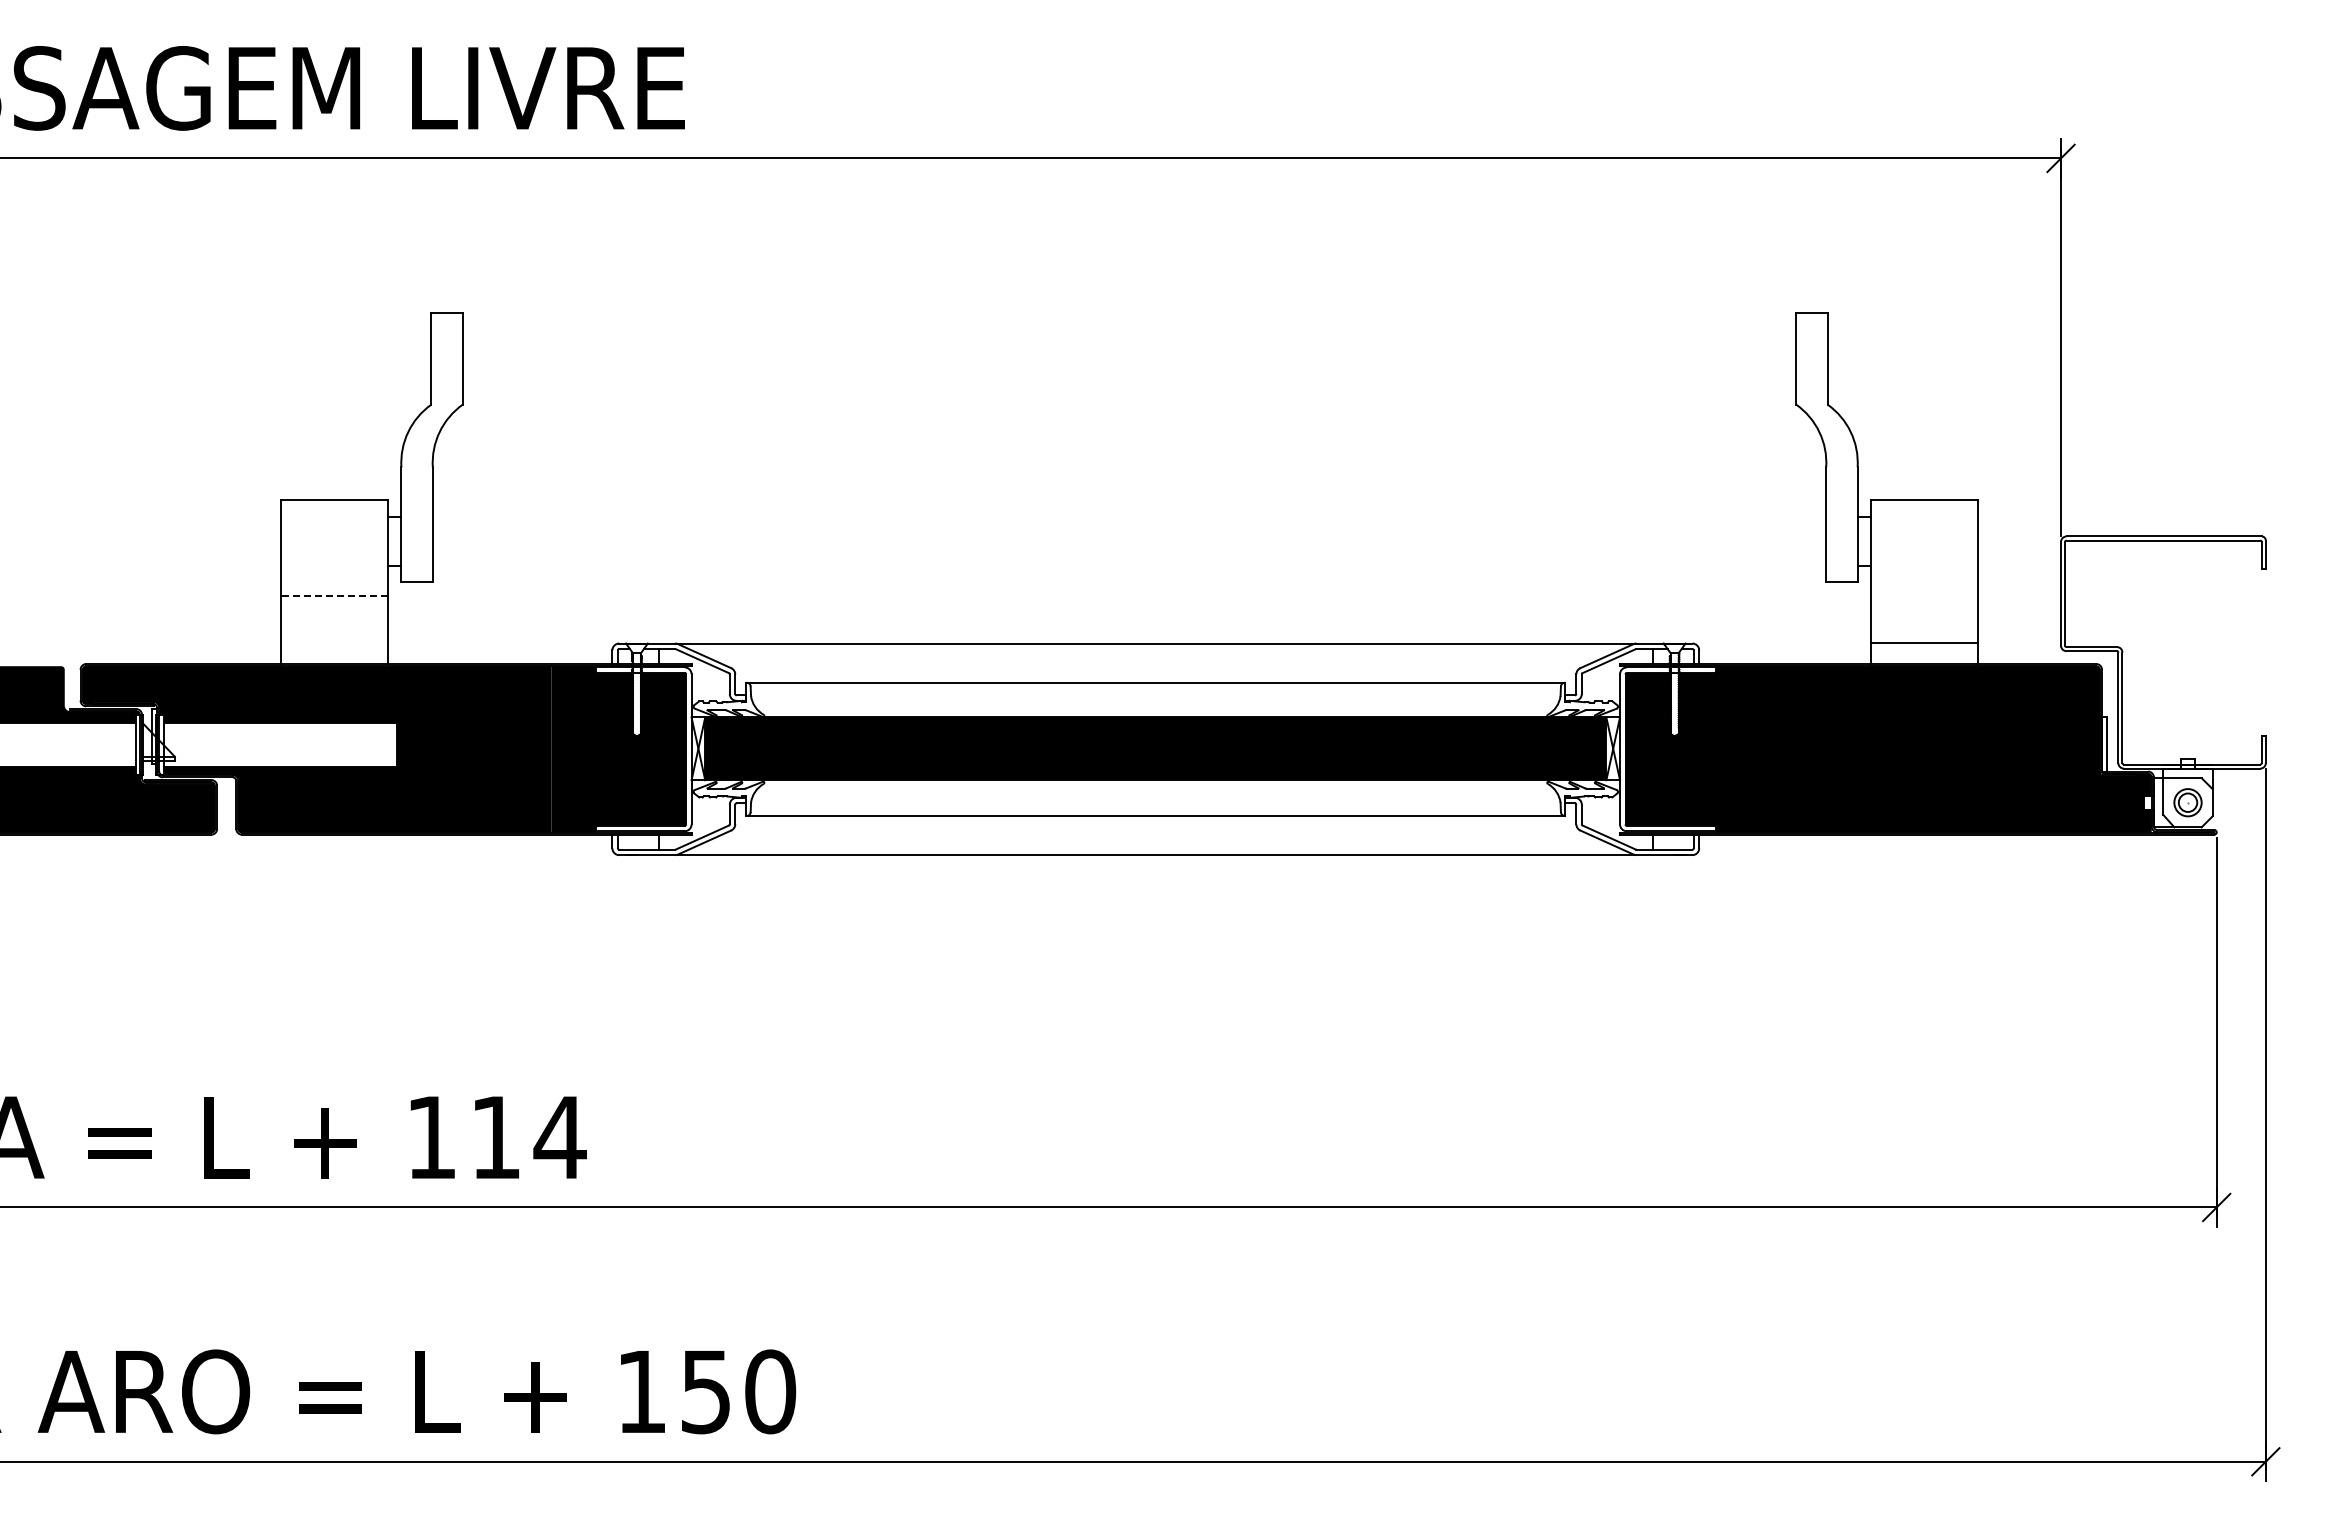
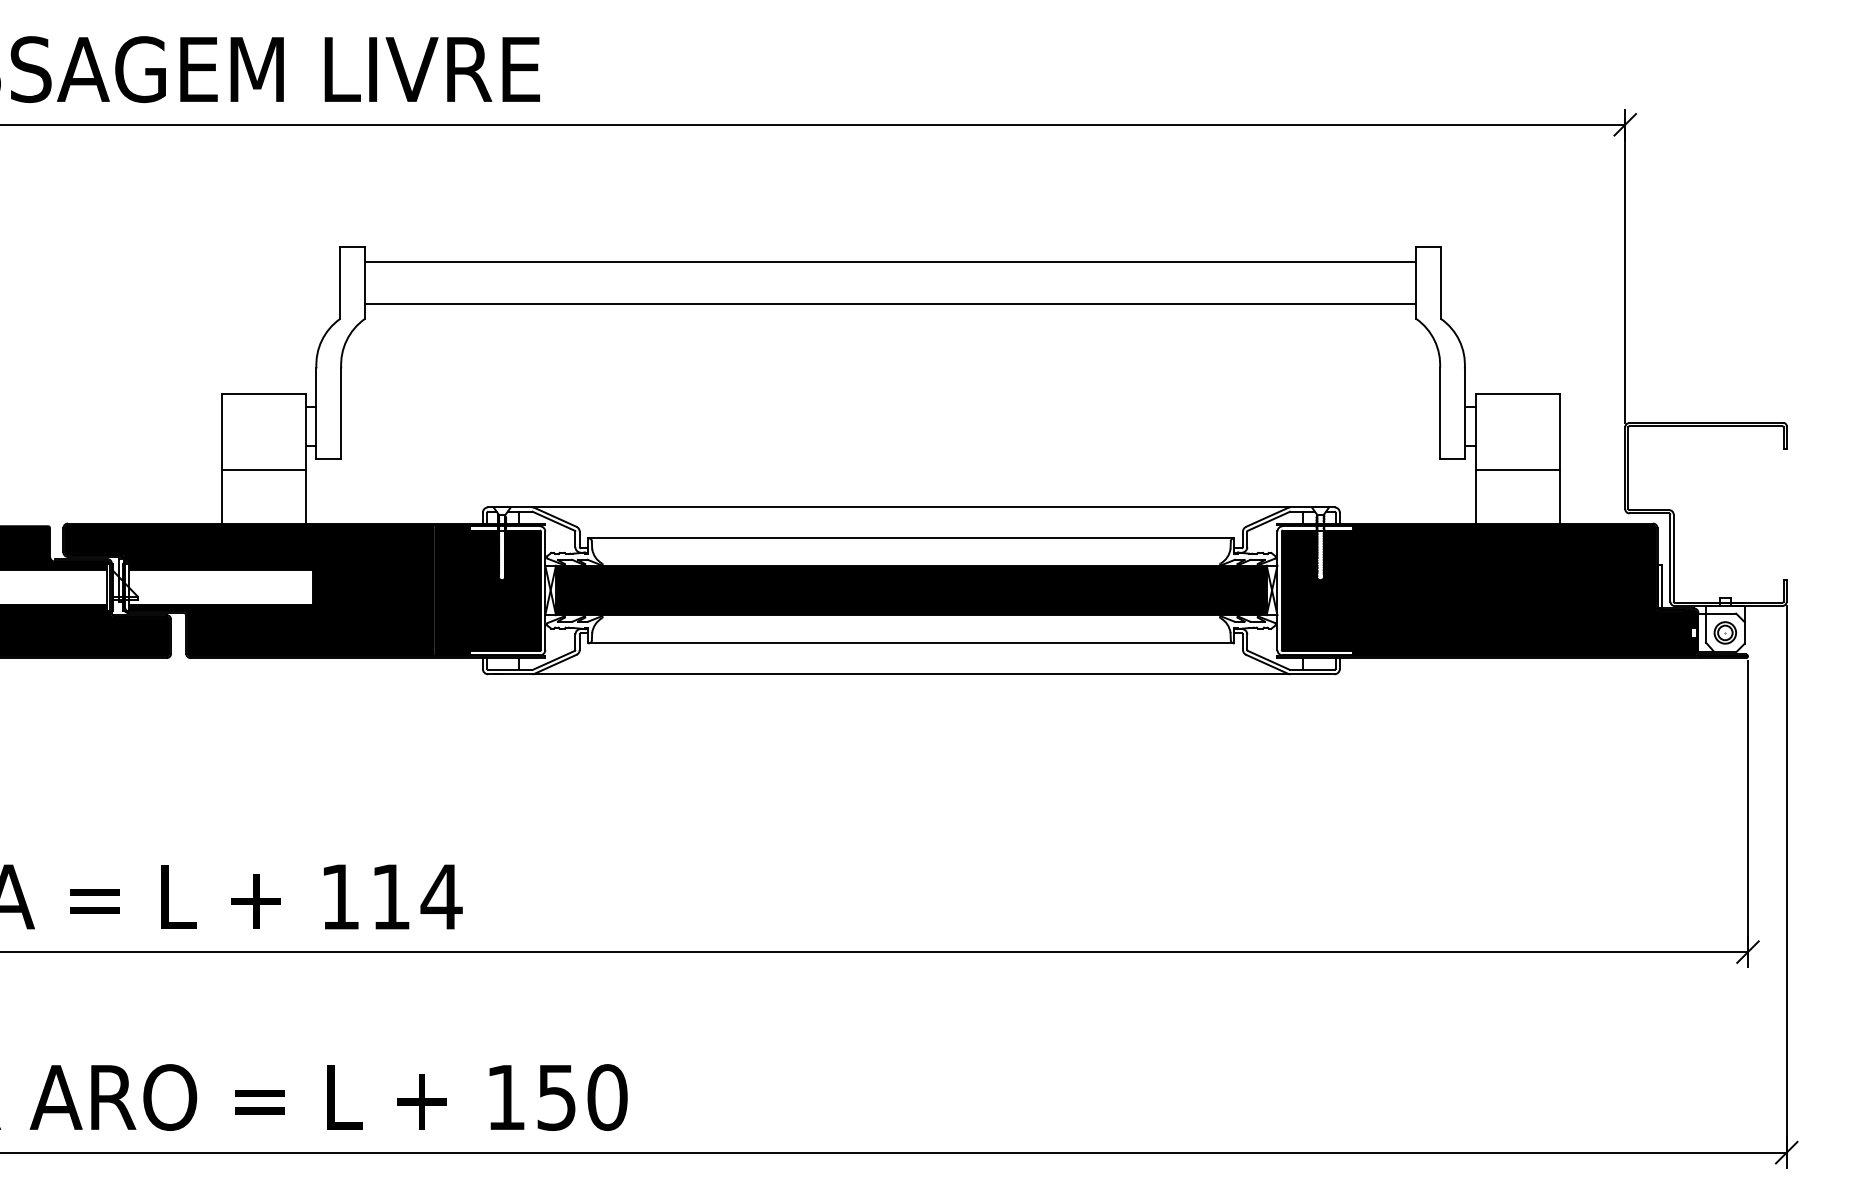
line: (1129, 332) -> (890, 262), added
line: (1129, 385) -> (890, 303), added
line: (334, 595) -> (263, 469), dashed -> solid
line: (1924, 642) -> (1517, 469), moved

